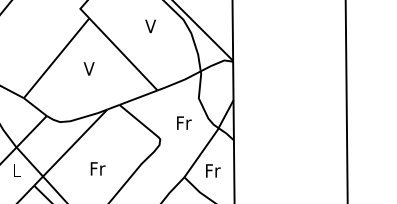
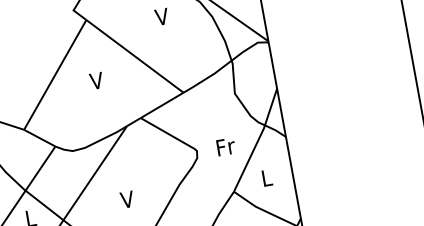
text: (184, 122) -> (226, 146), moved
text: (97, 168) -> (127, 199), Fr -> V
text: (213, 170) -> (267, 177), Fr -> L

